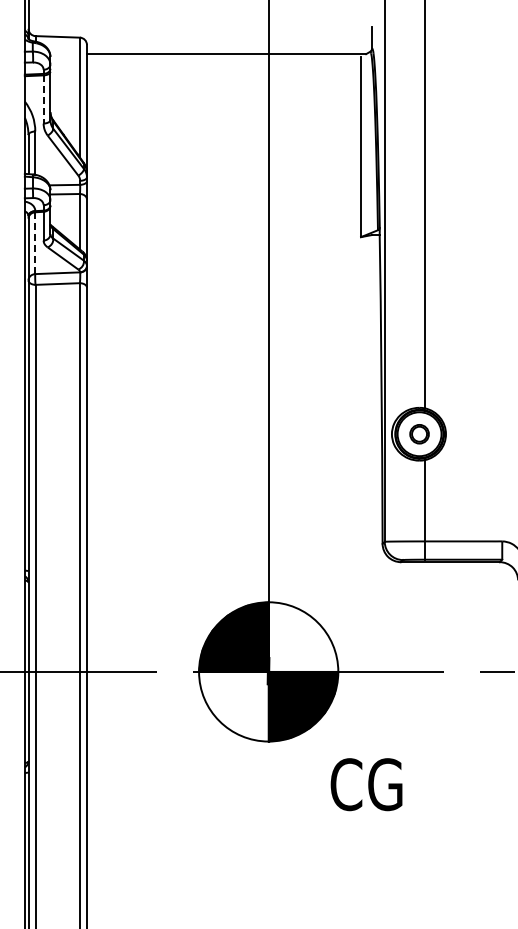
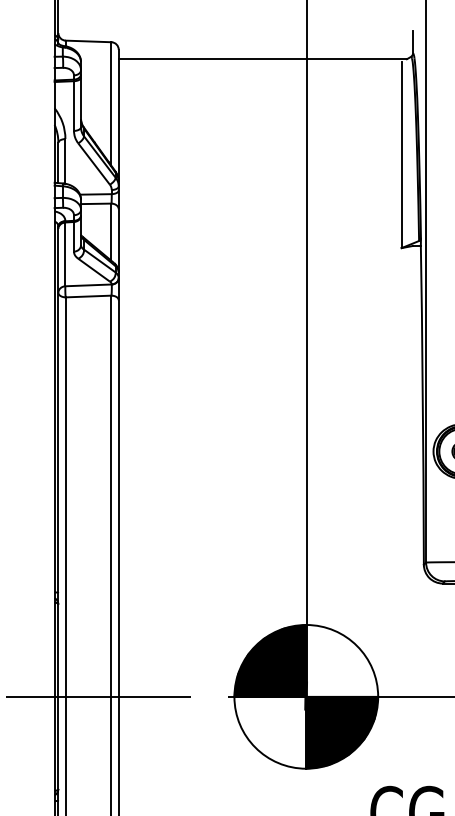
line: (43, 100) -> (73, 107), dashed -> solid
line: (35, 243) -> (65, 254), dashed -> solid

